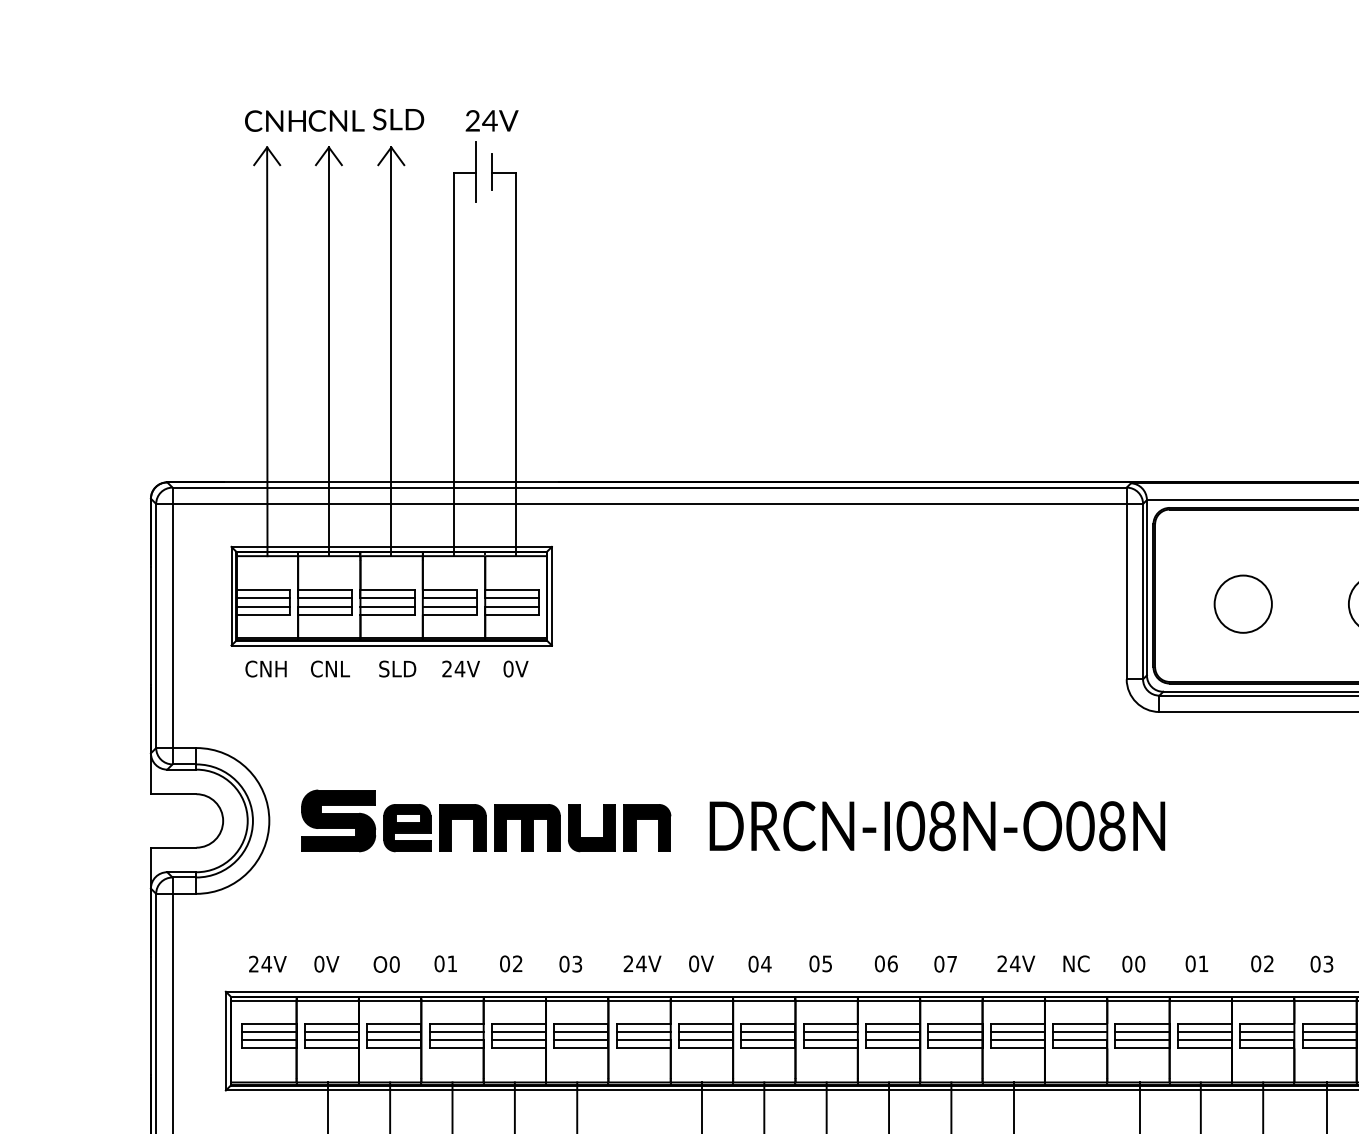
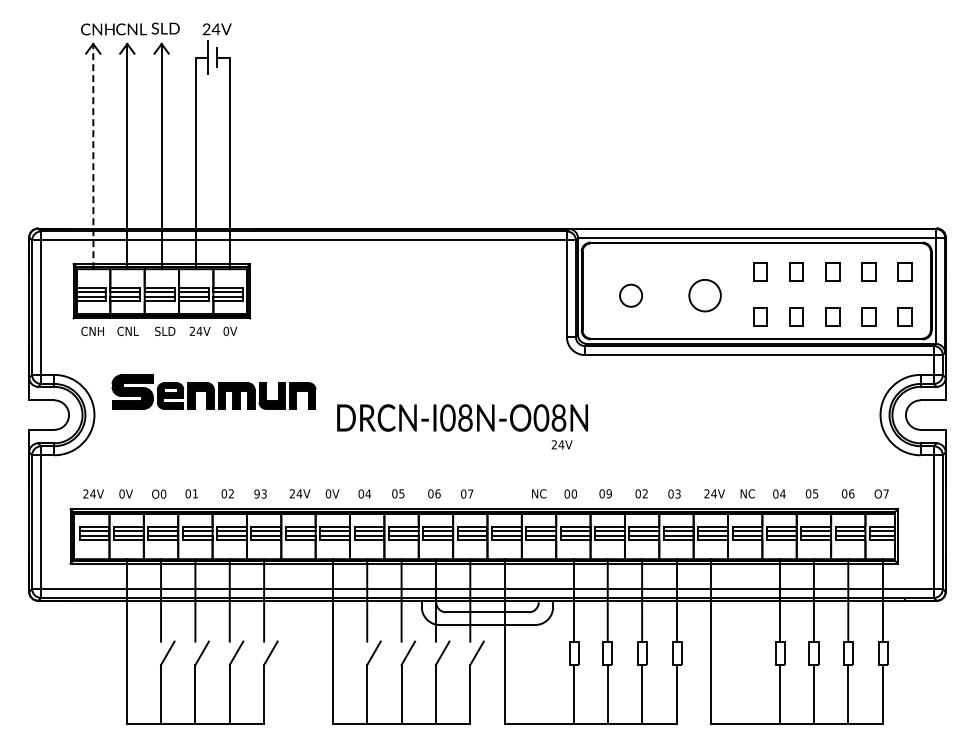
line: (267, 351) -> (93, 156), solid -> dashed
circle: (1242, 603) -> (630, 295), size x0.7
part: (485, 819) -> (213, 391), moved
text: (563, 963) -> (256, 493), 03 -> 93
text: (1015, 963) -> (561, 444), moved
text: (1202, 963) -> (608, 493), 01 -> 09

